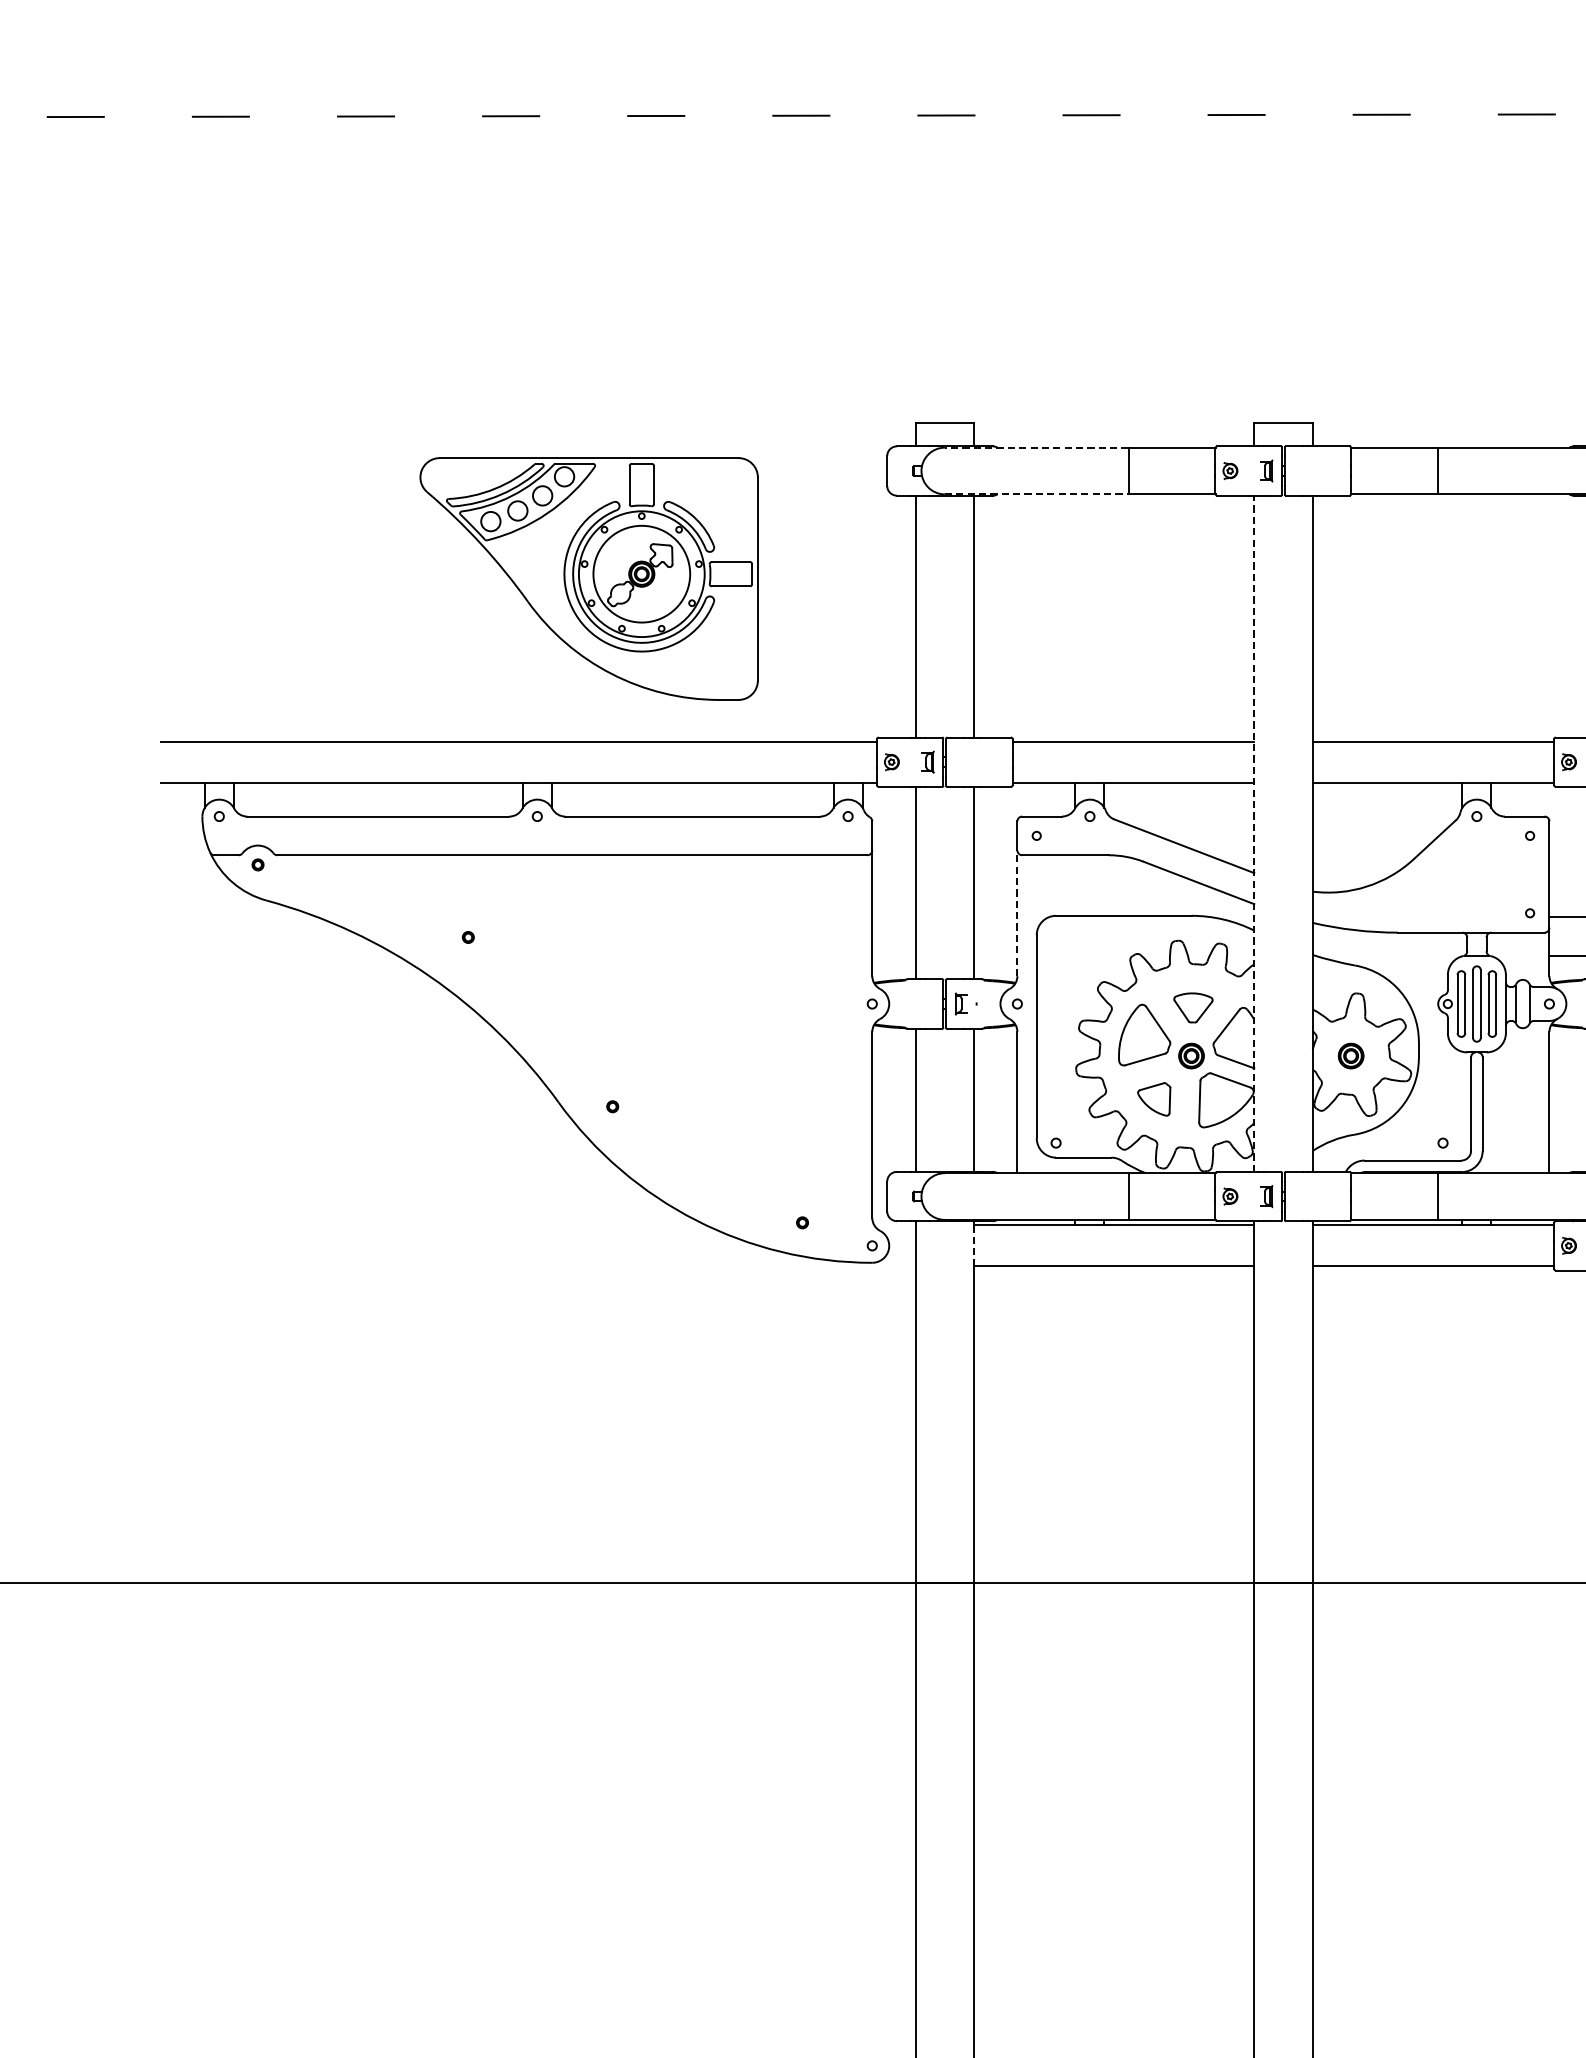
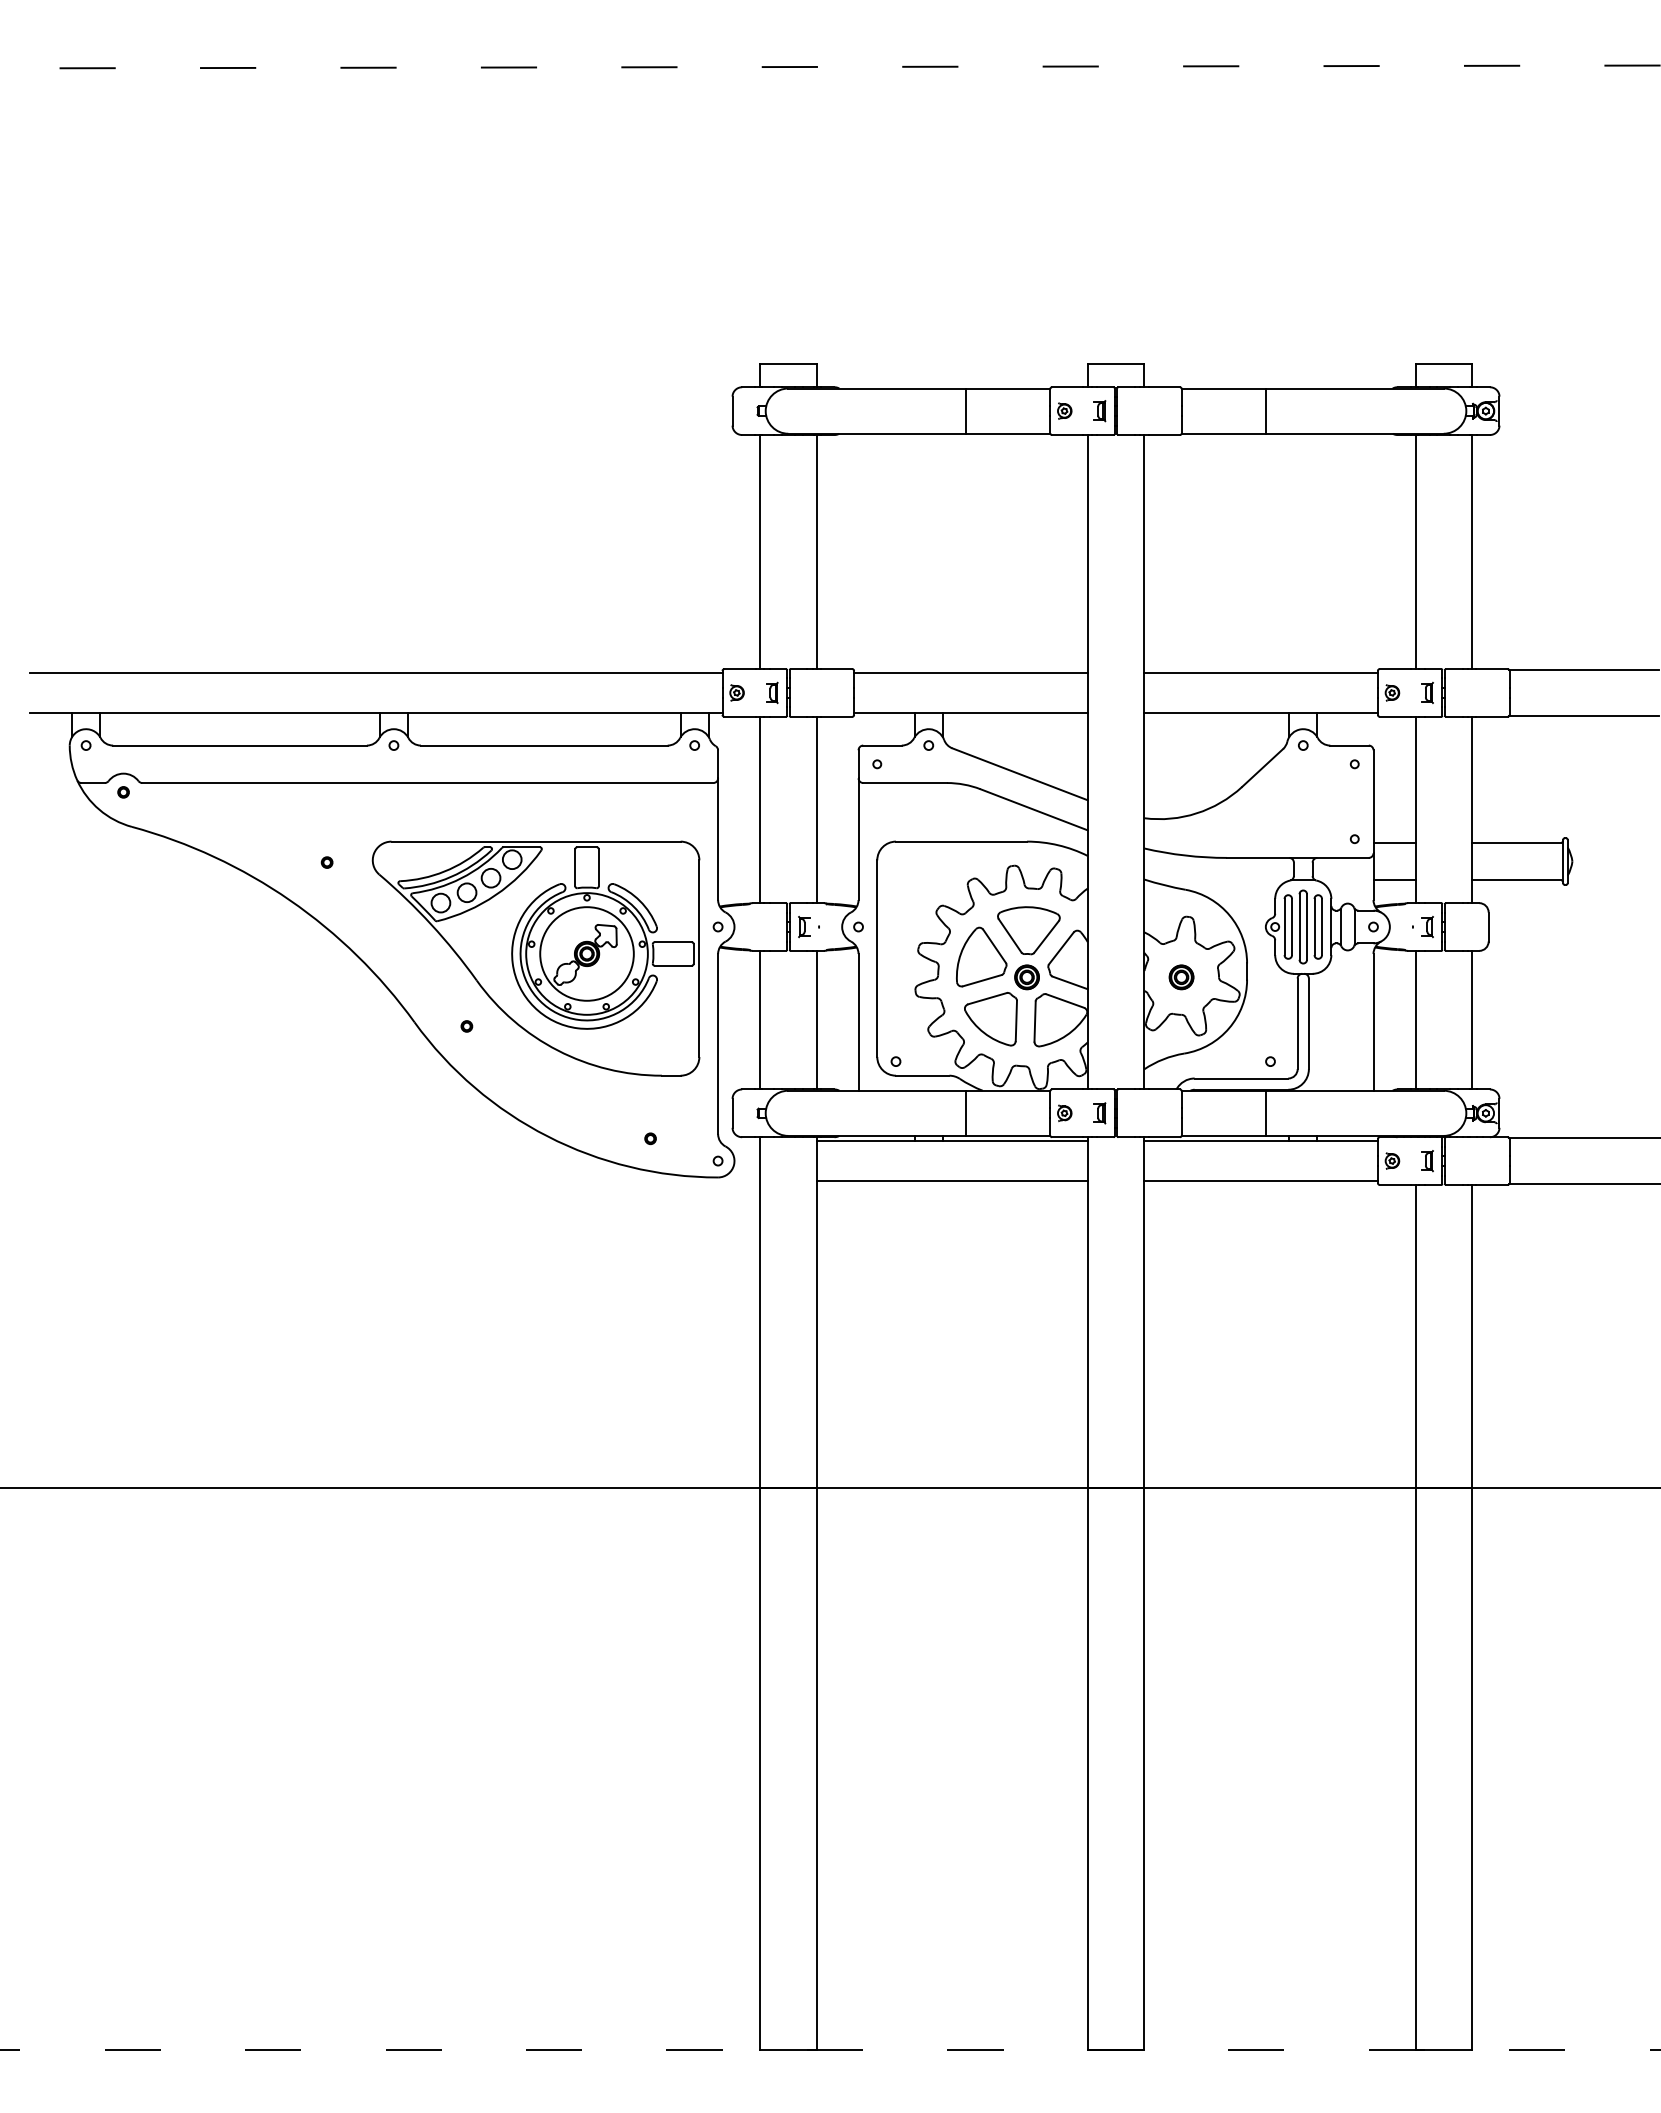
line: (1036, 447) -> (877, 388), dashed -> solid
line: (1036, 494) -> (877, 433), dashed -> solid
part: (588, 578) -> (535, 958), moved
line: (1253, 833) -> (1087, 761), dashed -> solid
line: (1017, 913) -> (858, 839), dashed -> solid
part: (1192, 1007) -> (1028, 930), size x1.67
part: (1153, 1099) -> (990, 1019), size x1.67
line: (973, 1246) -> (816, 1161), dashed -> solid

